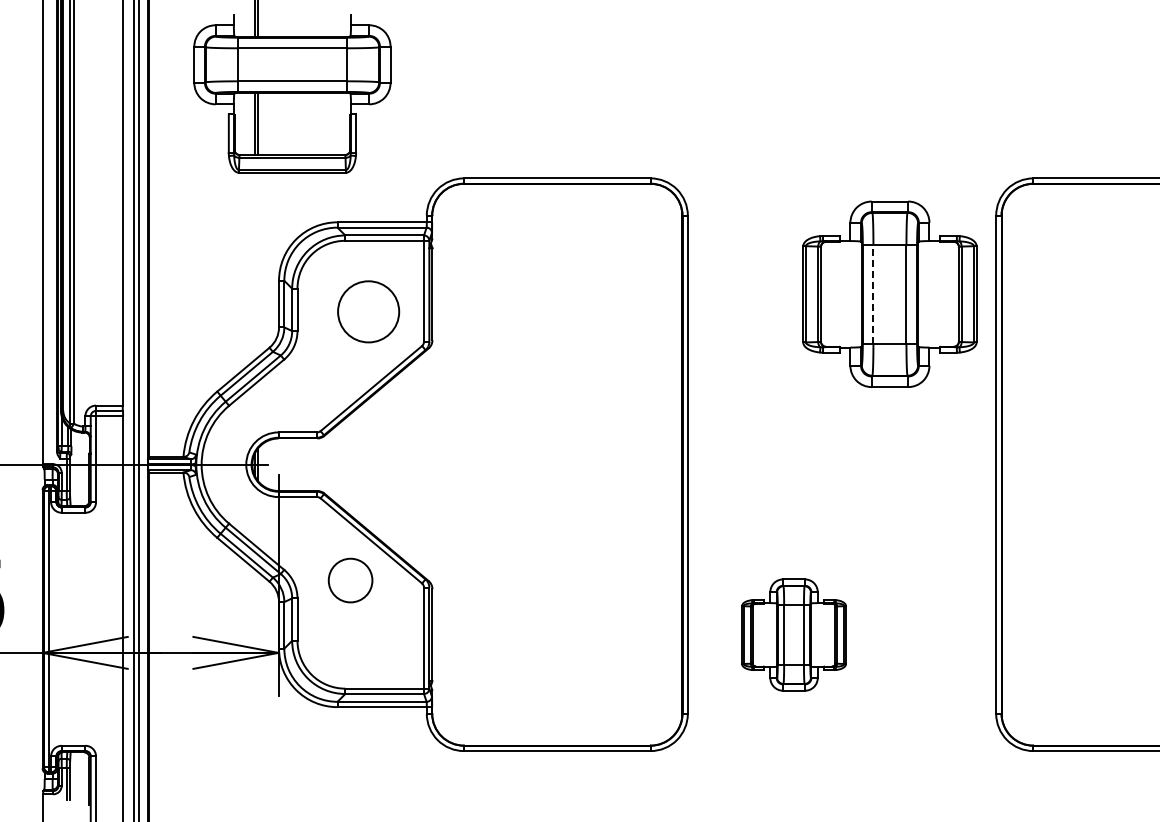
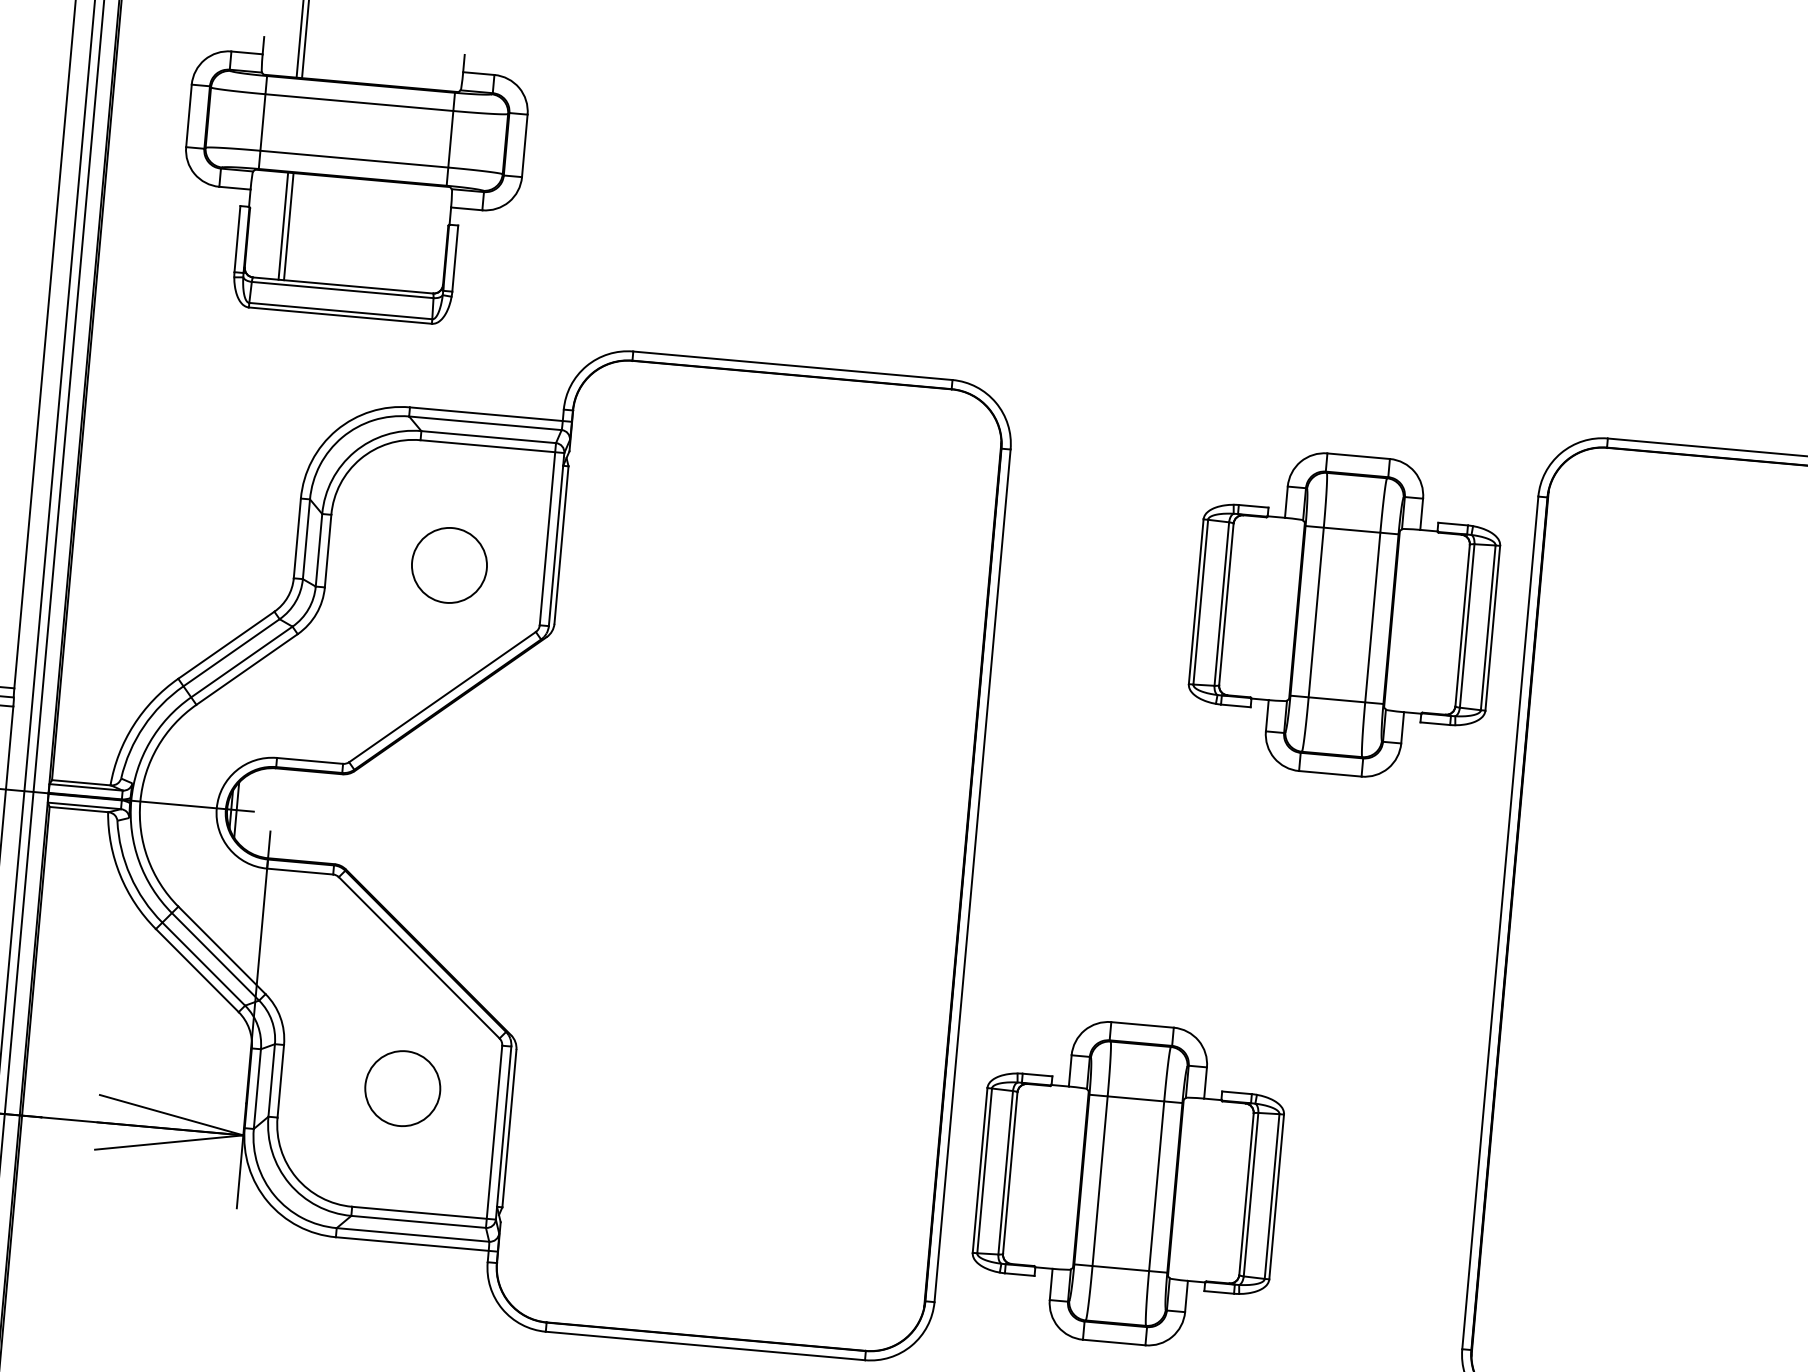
line: (873, 294) -> (1316, 612), dashed -> solid
circle: (368, 311) -> (449, 564), size x0.71
circle: (350, 580) -> (402, 1088), moved
part: (793, 634) -> (1127, 1182), size x1.67

